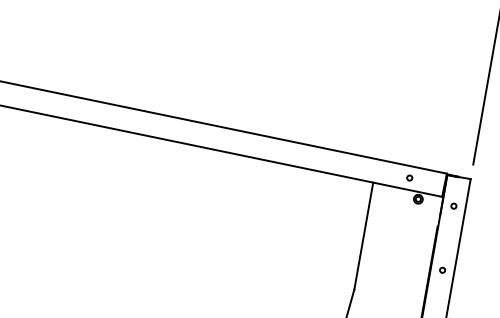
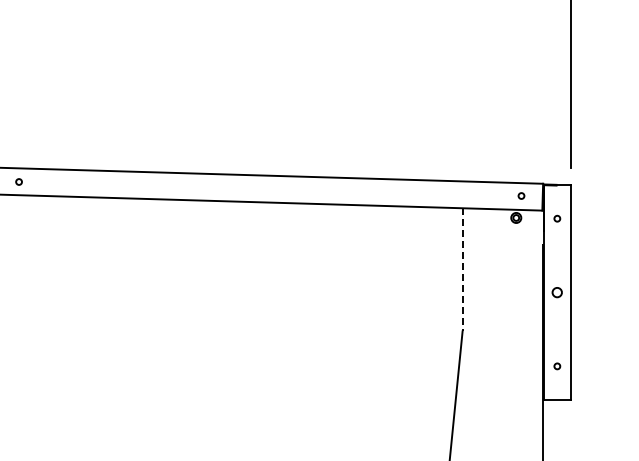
circle: (409, 177) -> (521, 195), moved
line: (363, 235) -> (462, 269), solid -> dashed
circle: (442, 270) -> (557, 292), size x1.6

